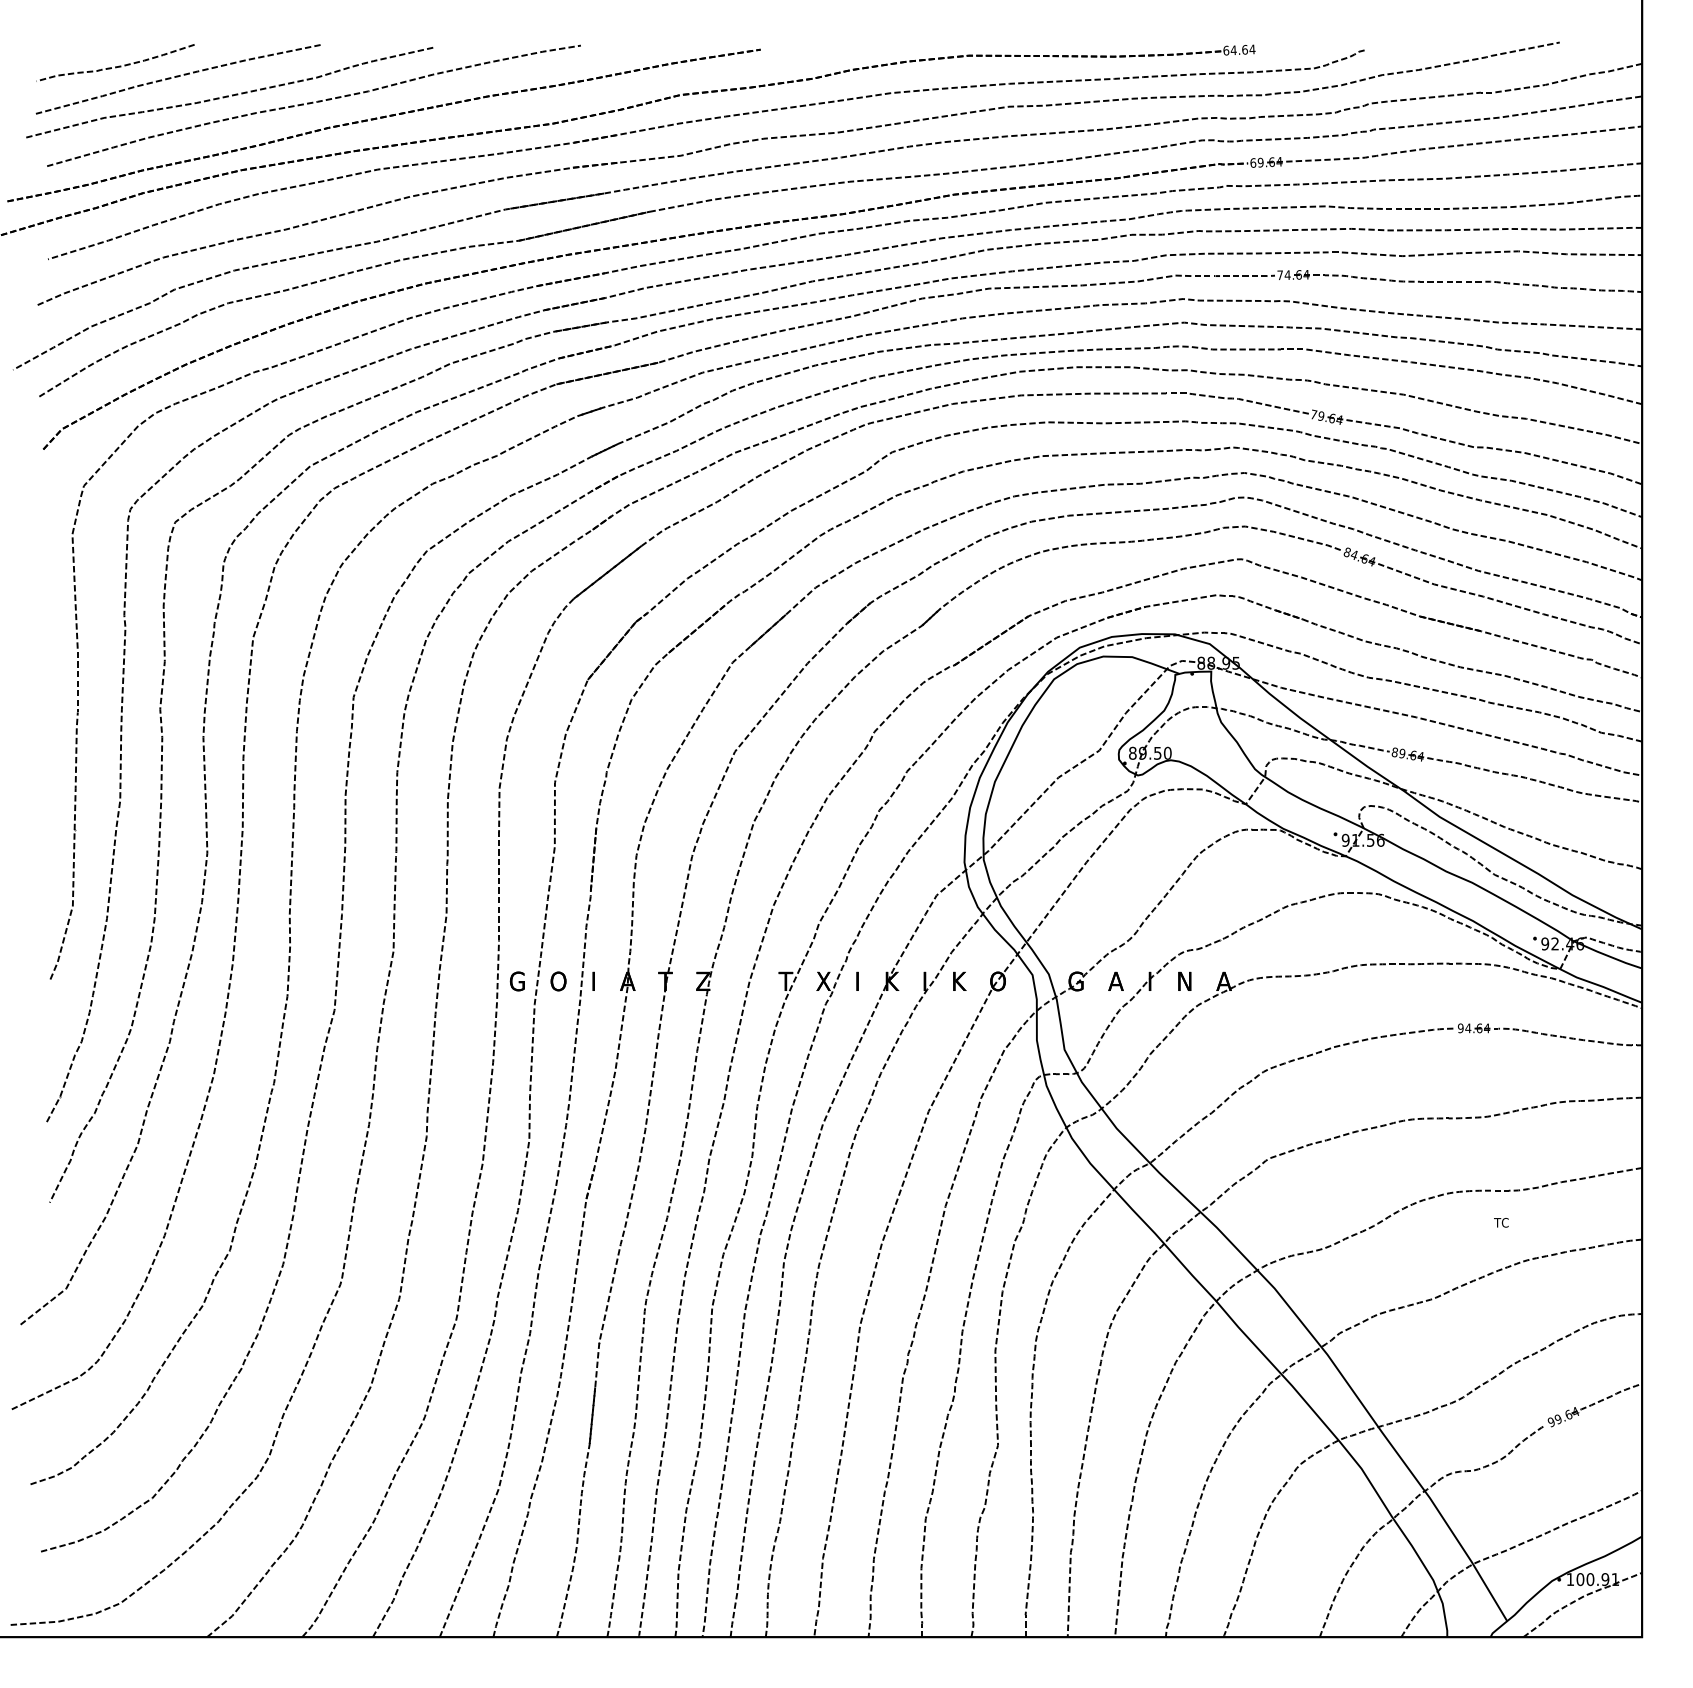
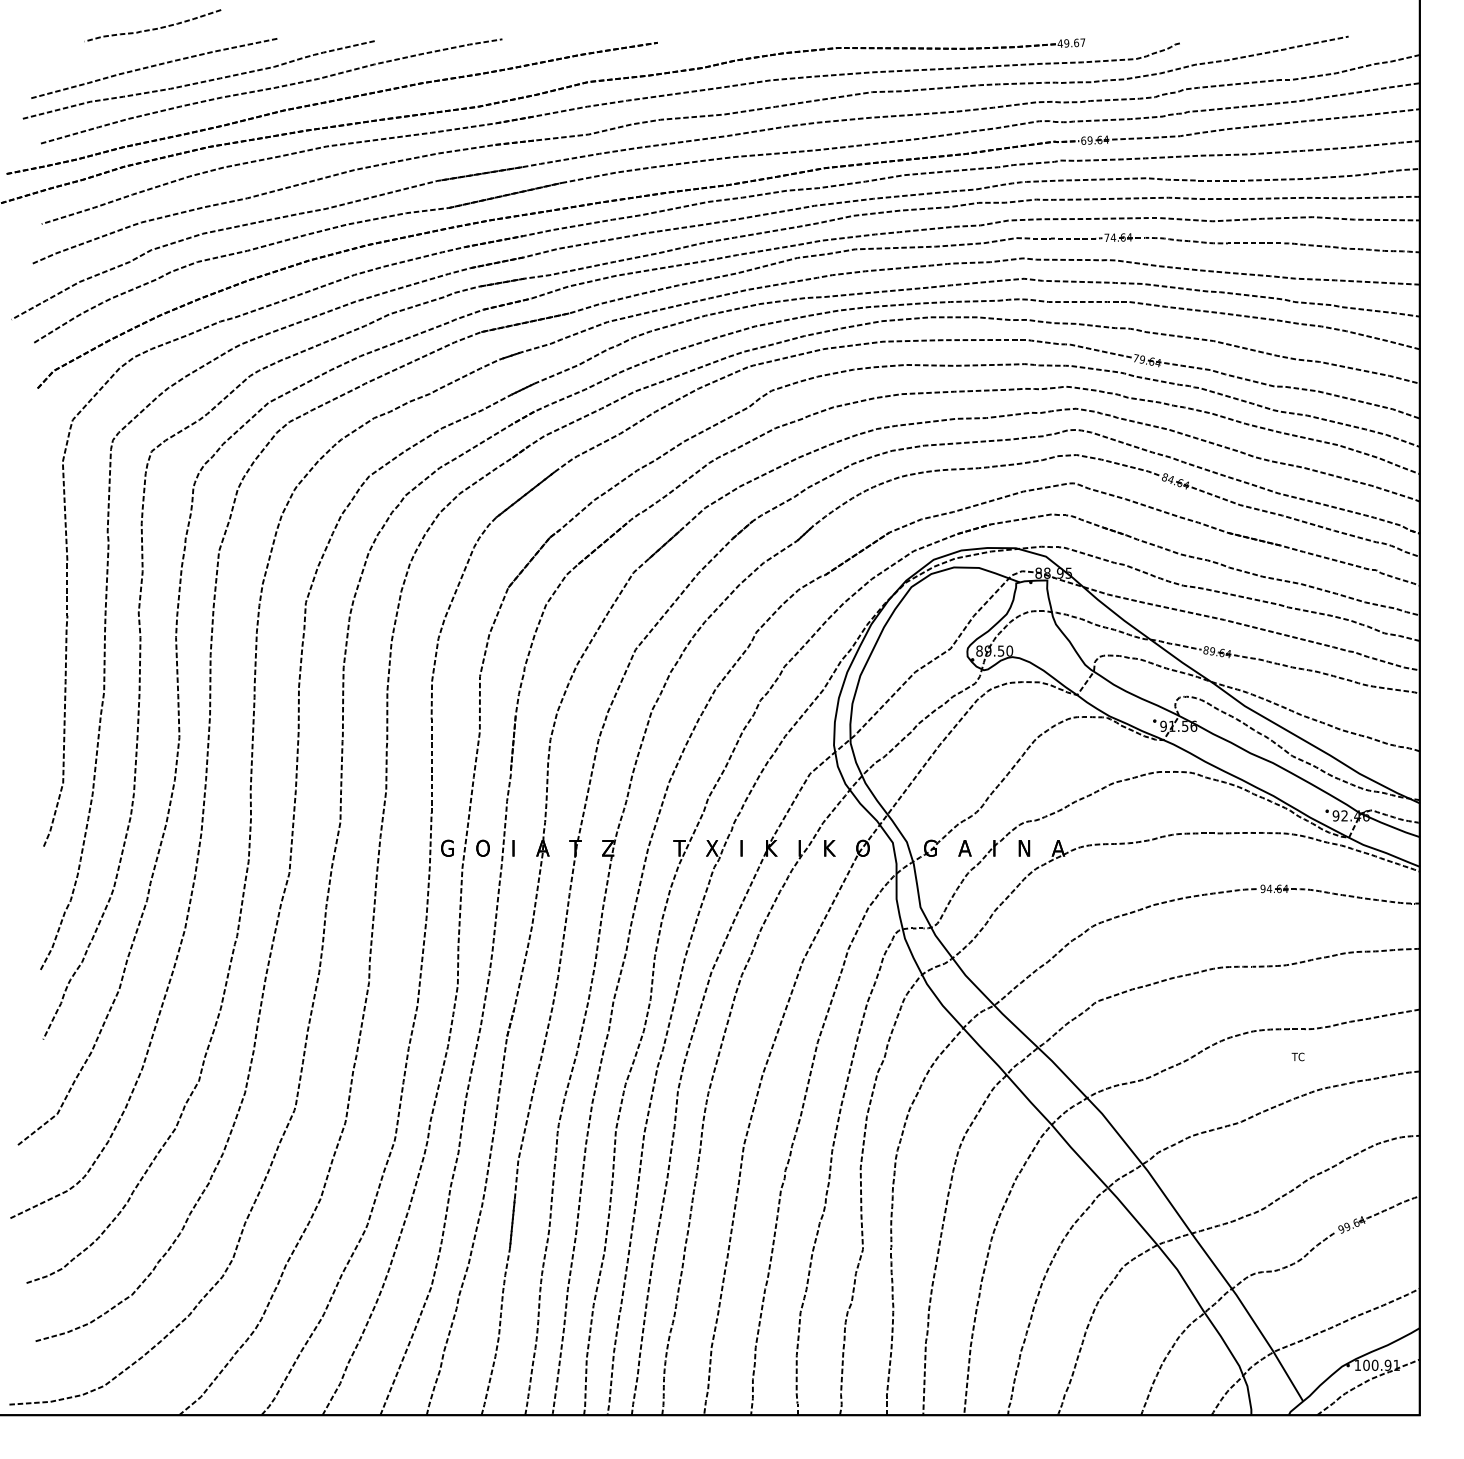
text: (1239, 49) -> (1071, 42), 64.64 -> 49.67
curve: (115, 66) -> (152, 28), moved

